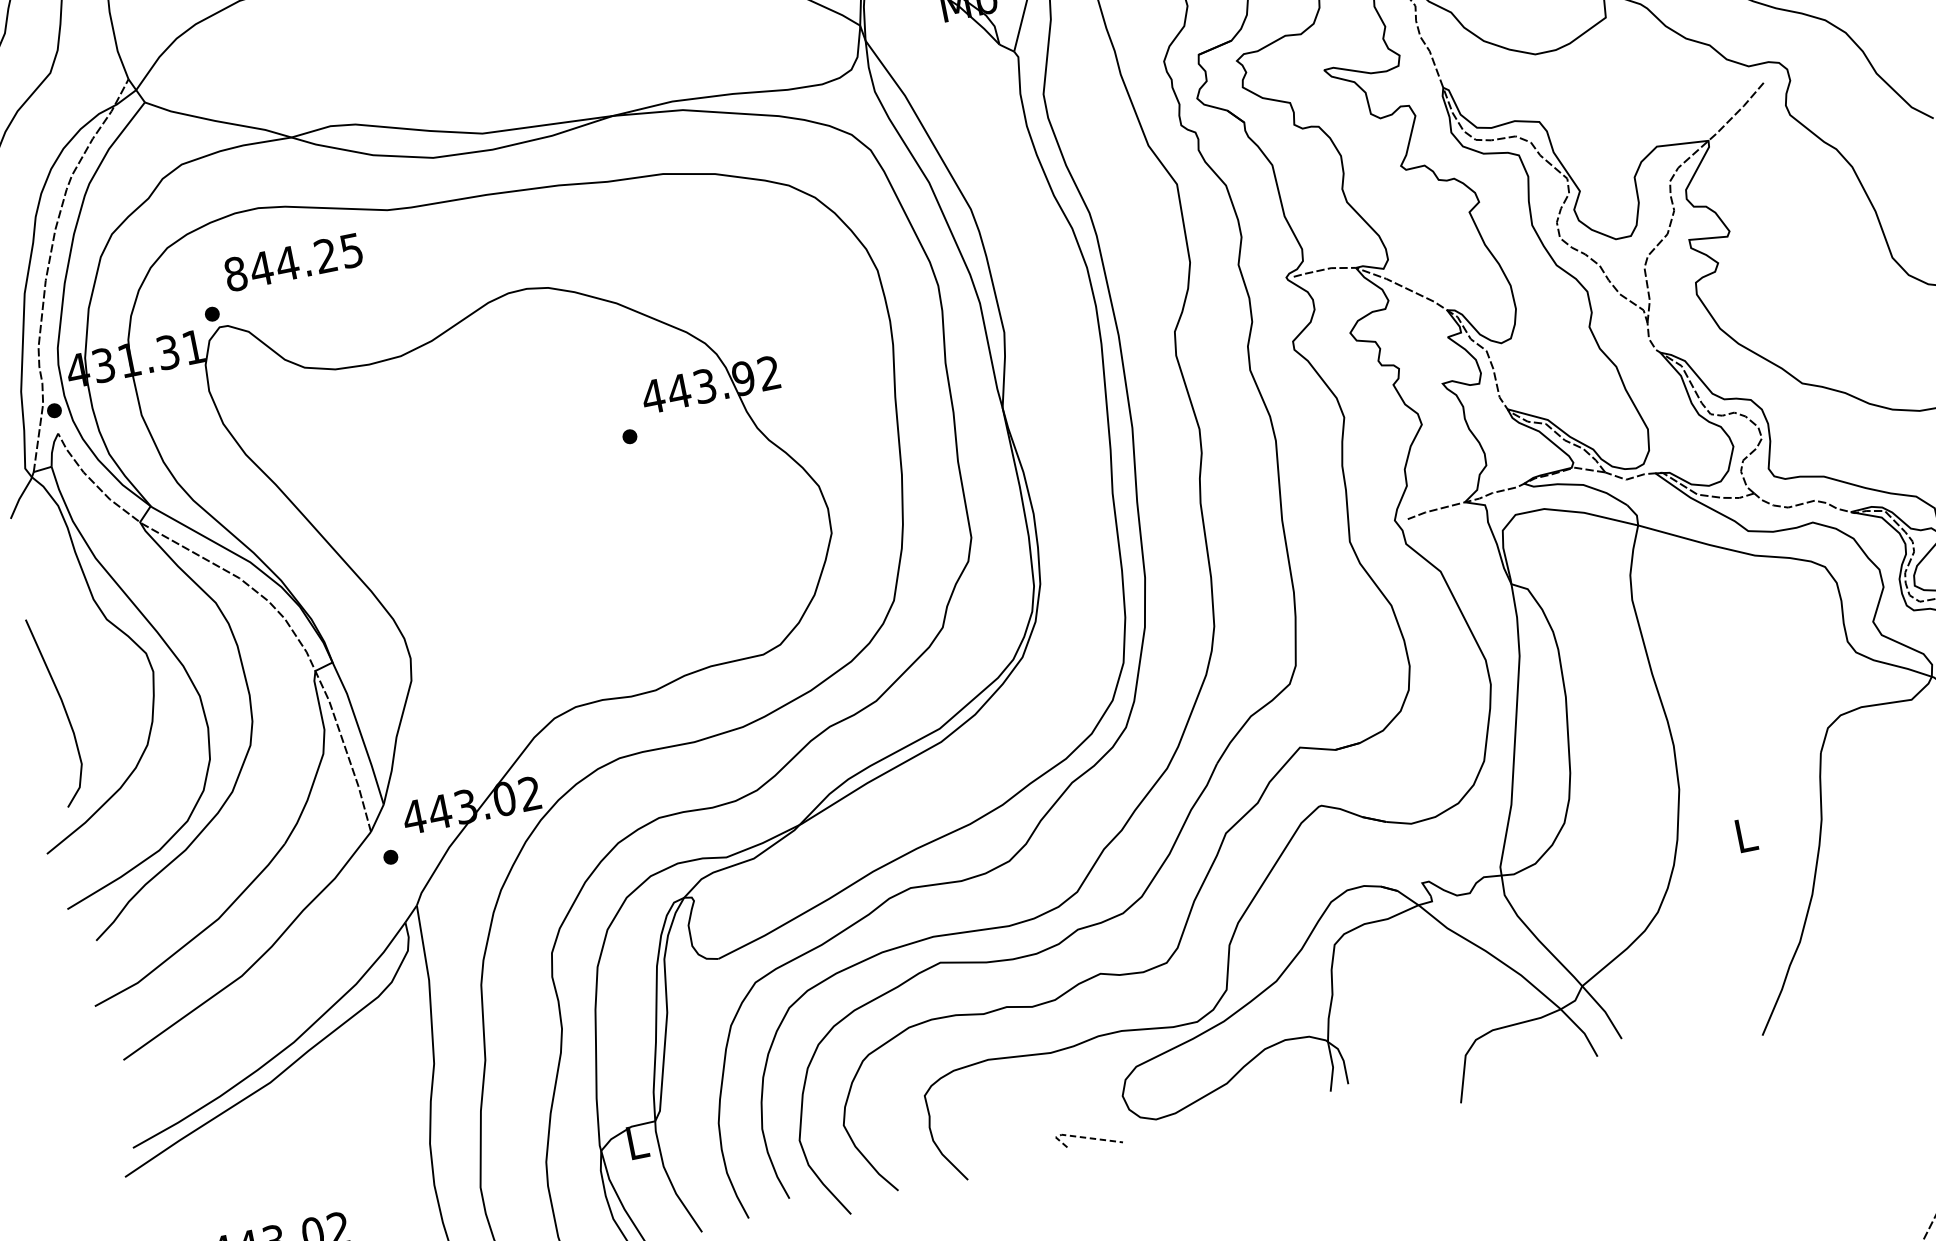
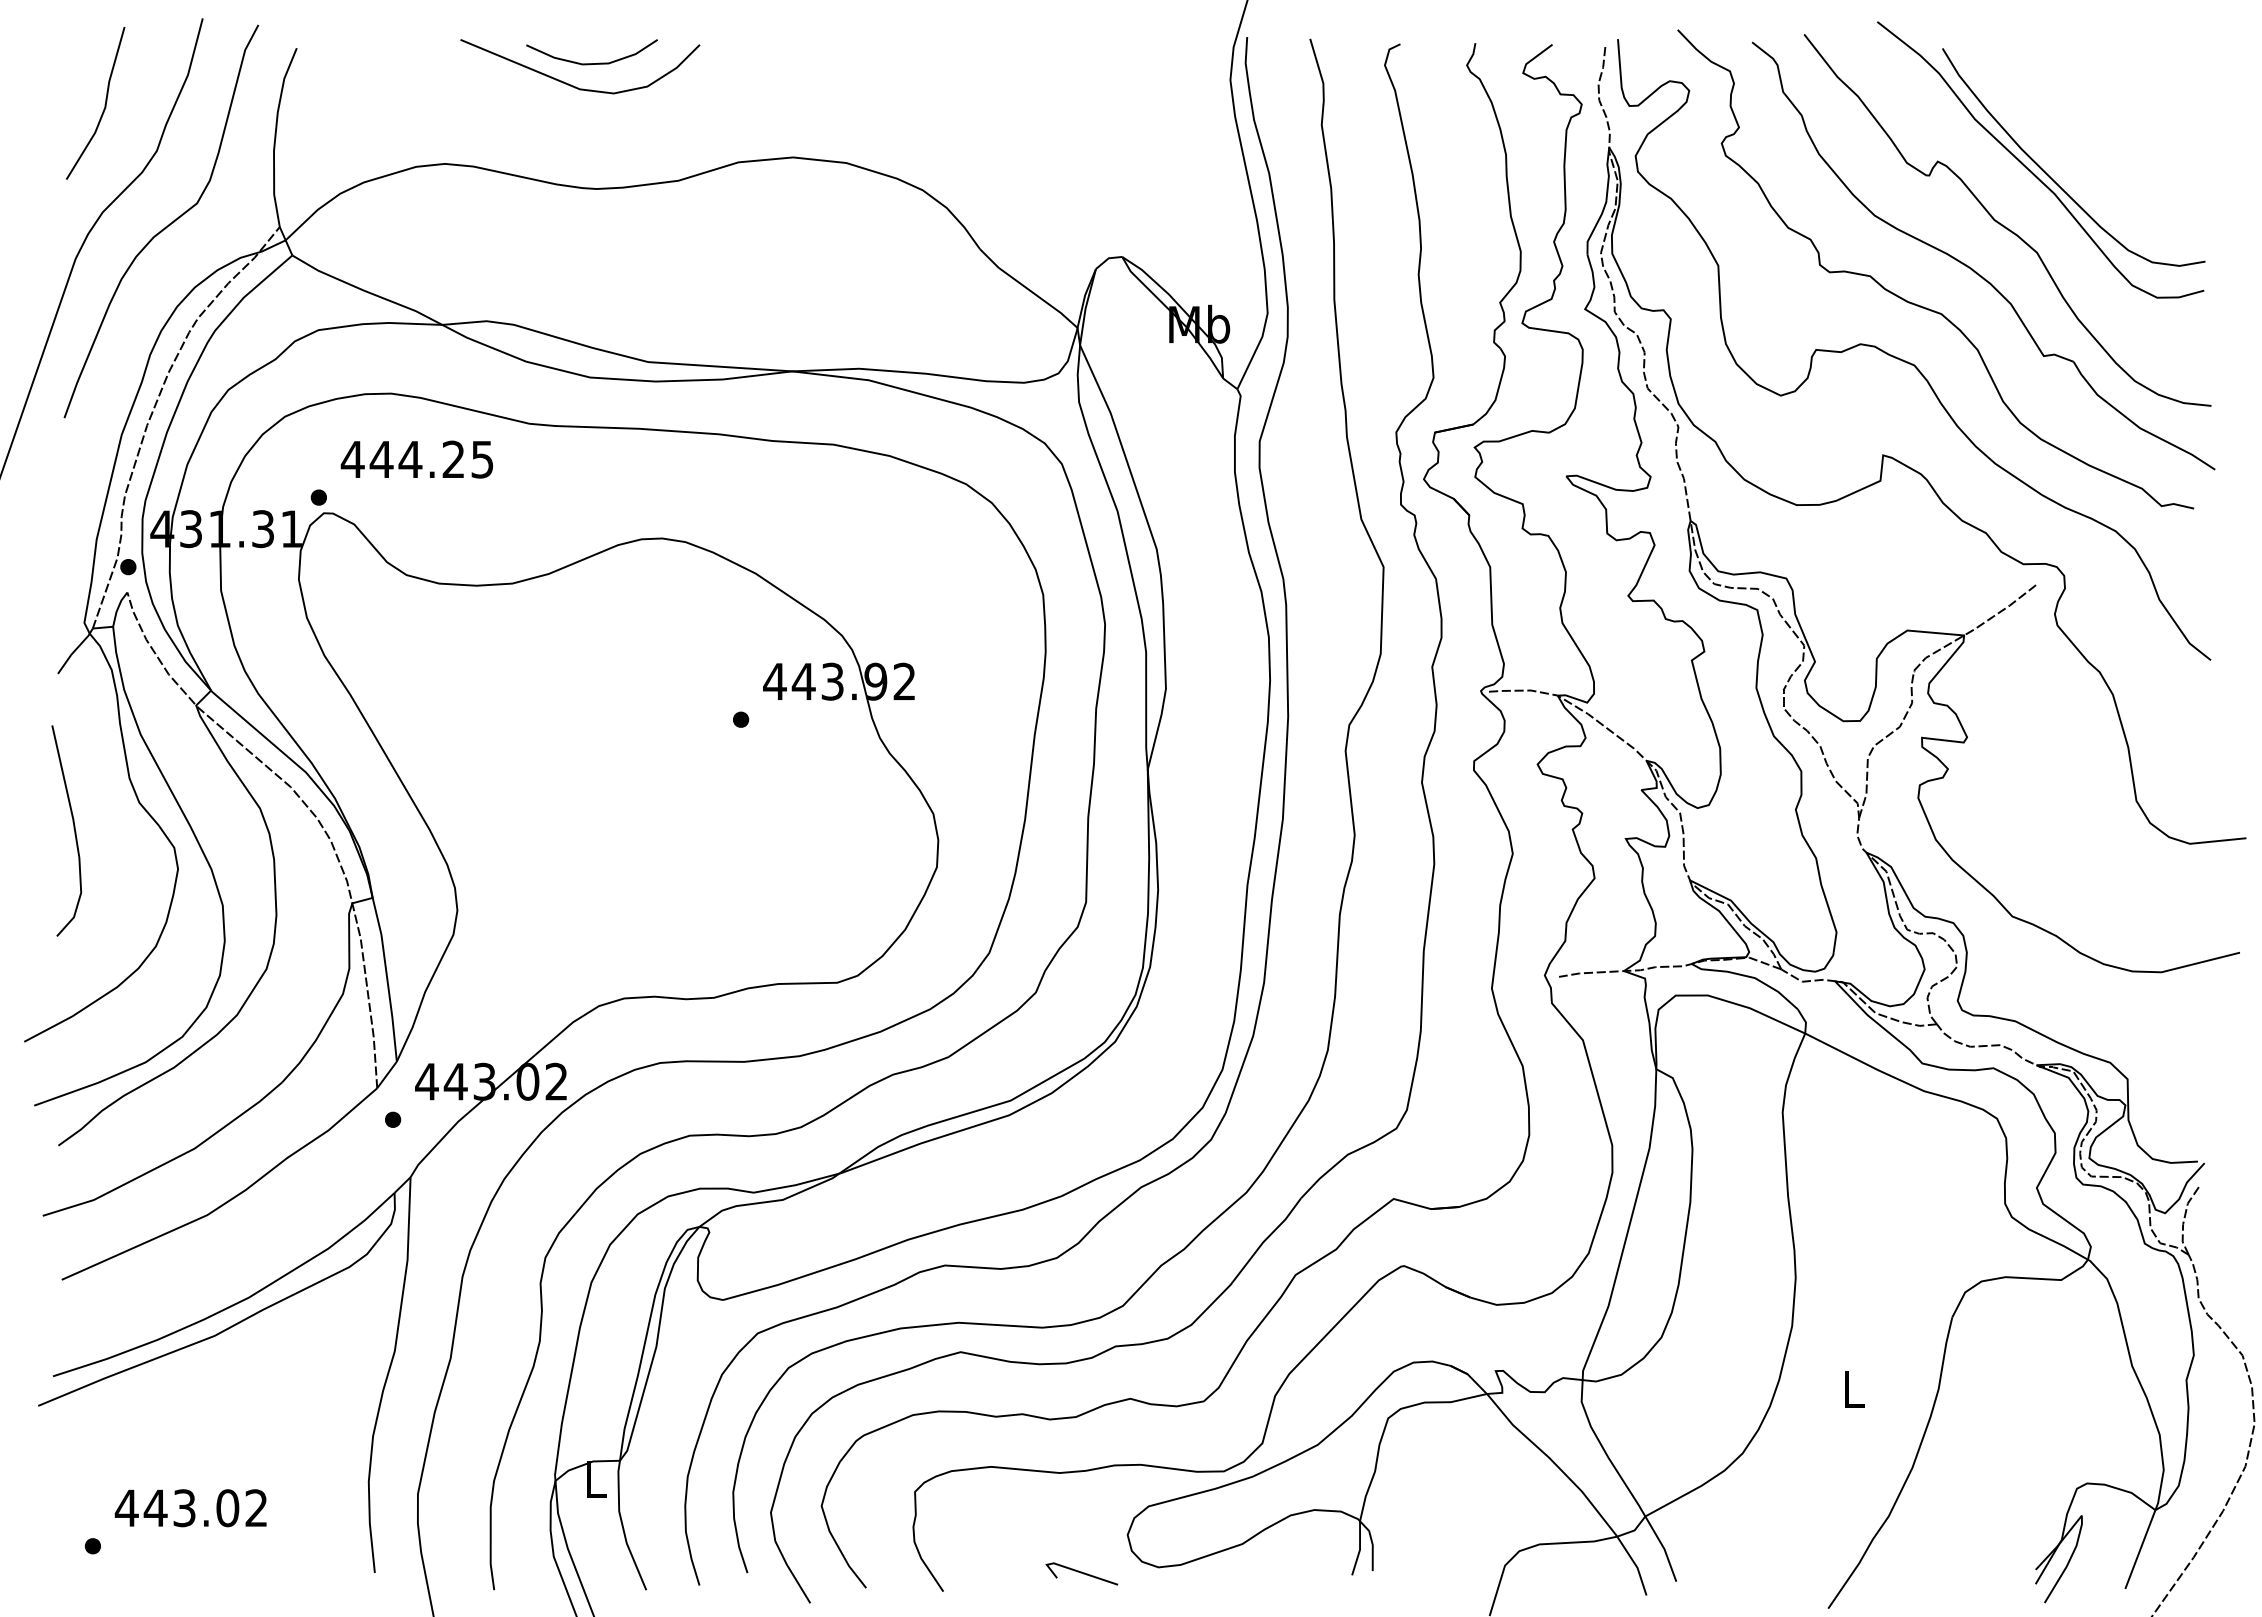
text: (235, 274) -> (352, 459), 844.25 -> 444.25
curve: (63, 708) -> (73, 828), moved
line: (1080, 1136) -> (1073, 1569), dashed -> solid

